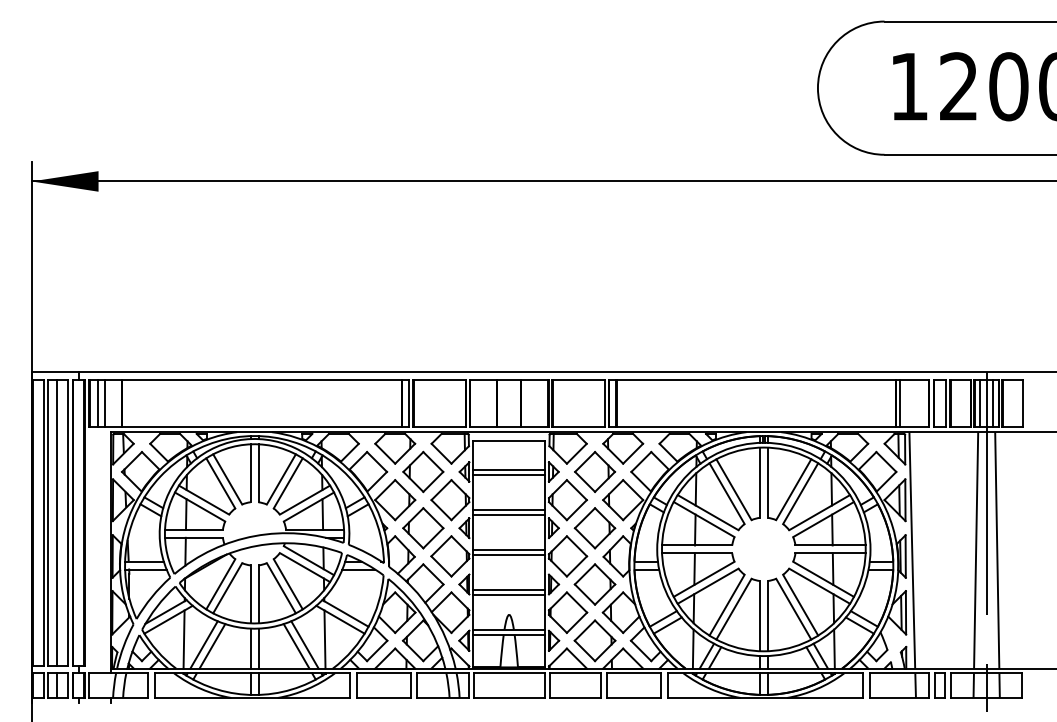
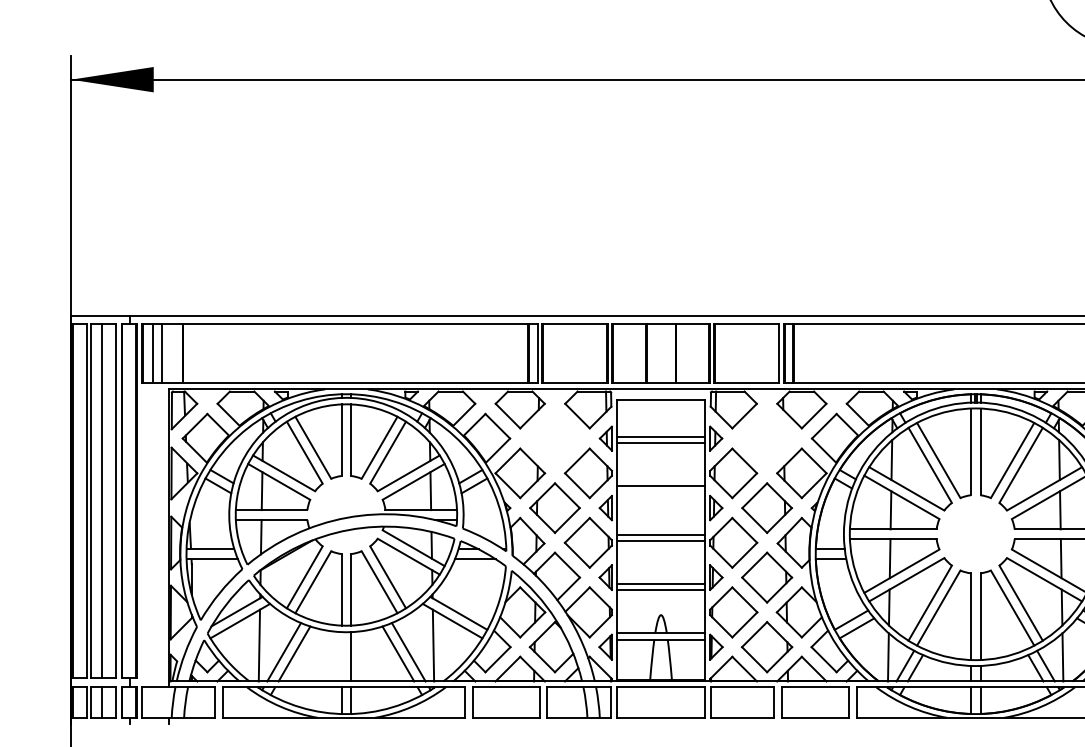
part: (423, 471) -> (555, 438), removed
part: (595, 471) -> (767, 438), removed
line: (509, 515) -> (661, 492), removed
line: (250, 648) -> (341, 656), removed

